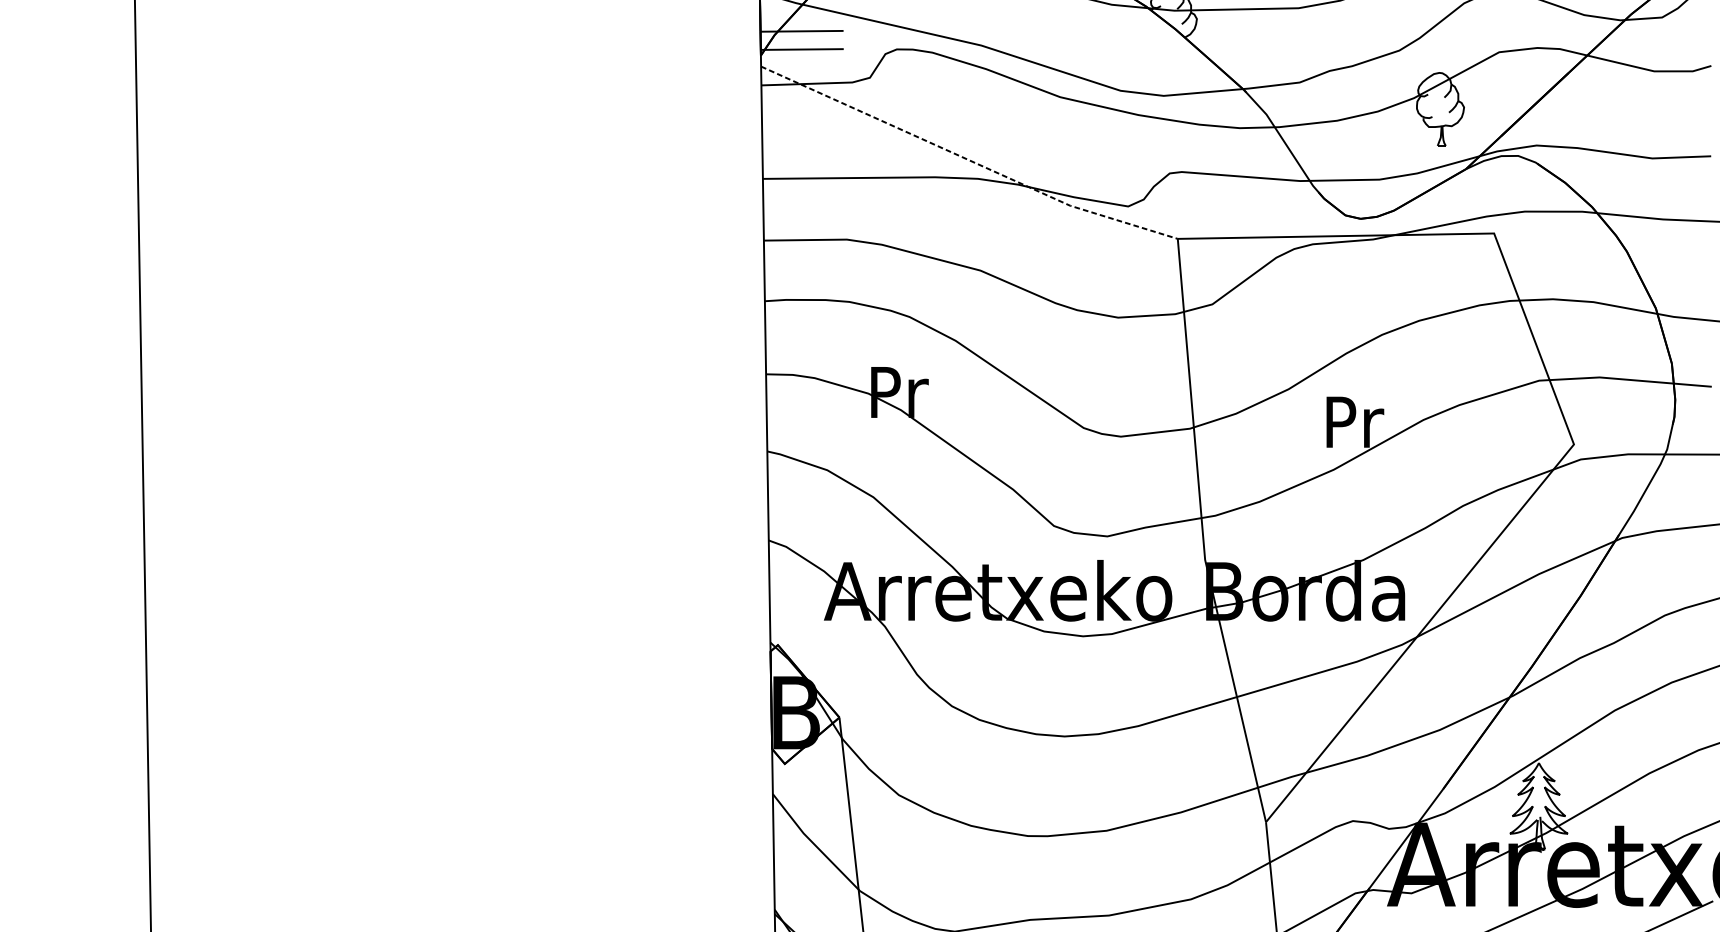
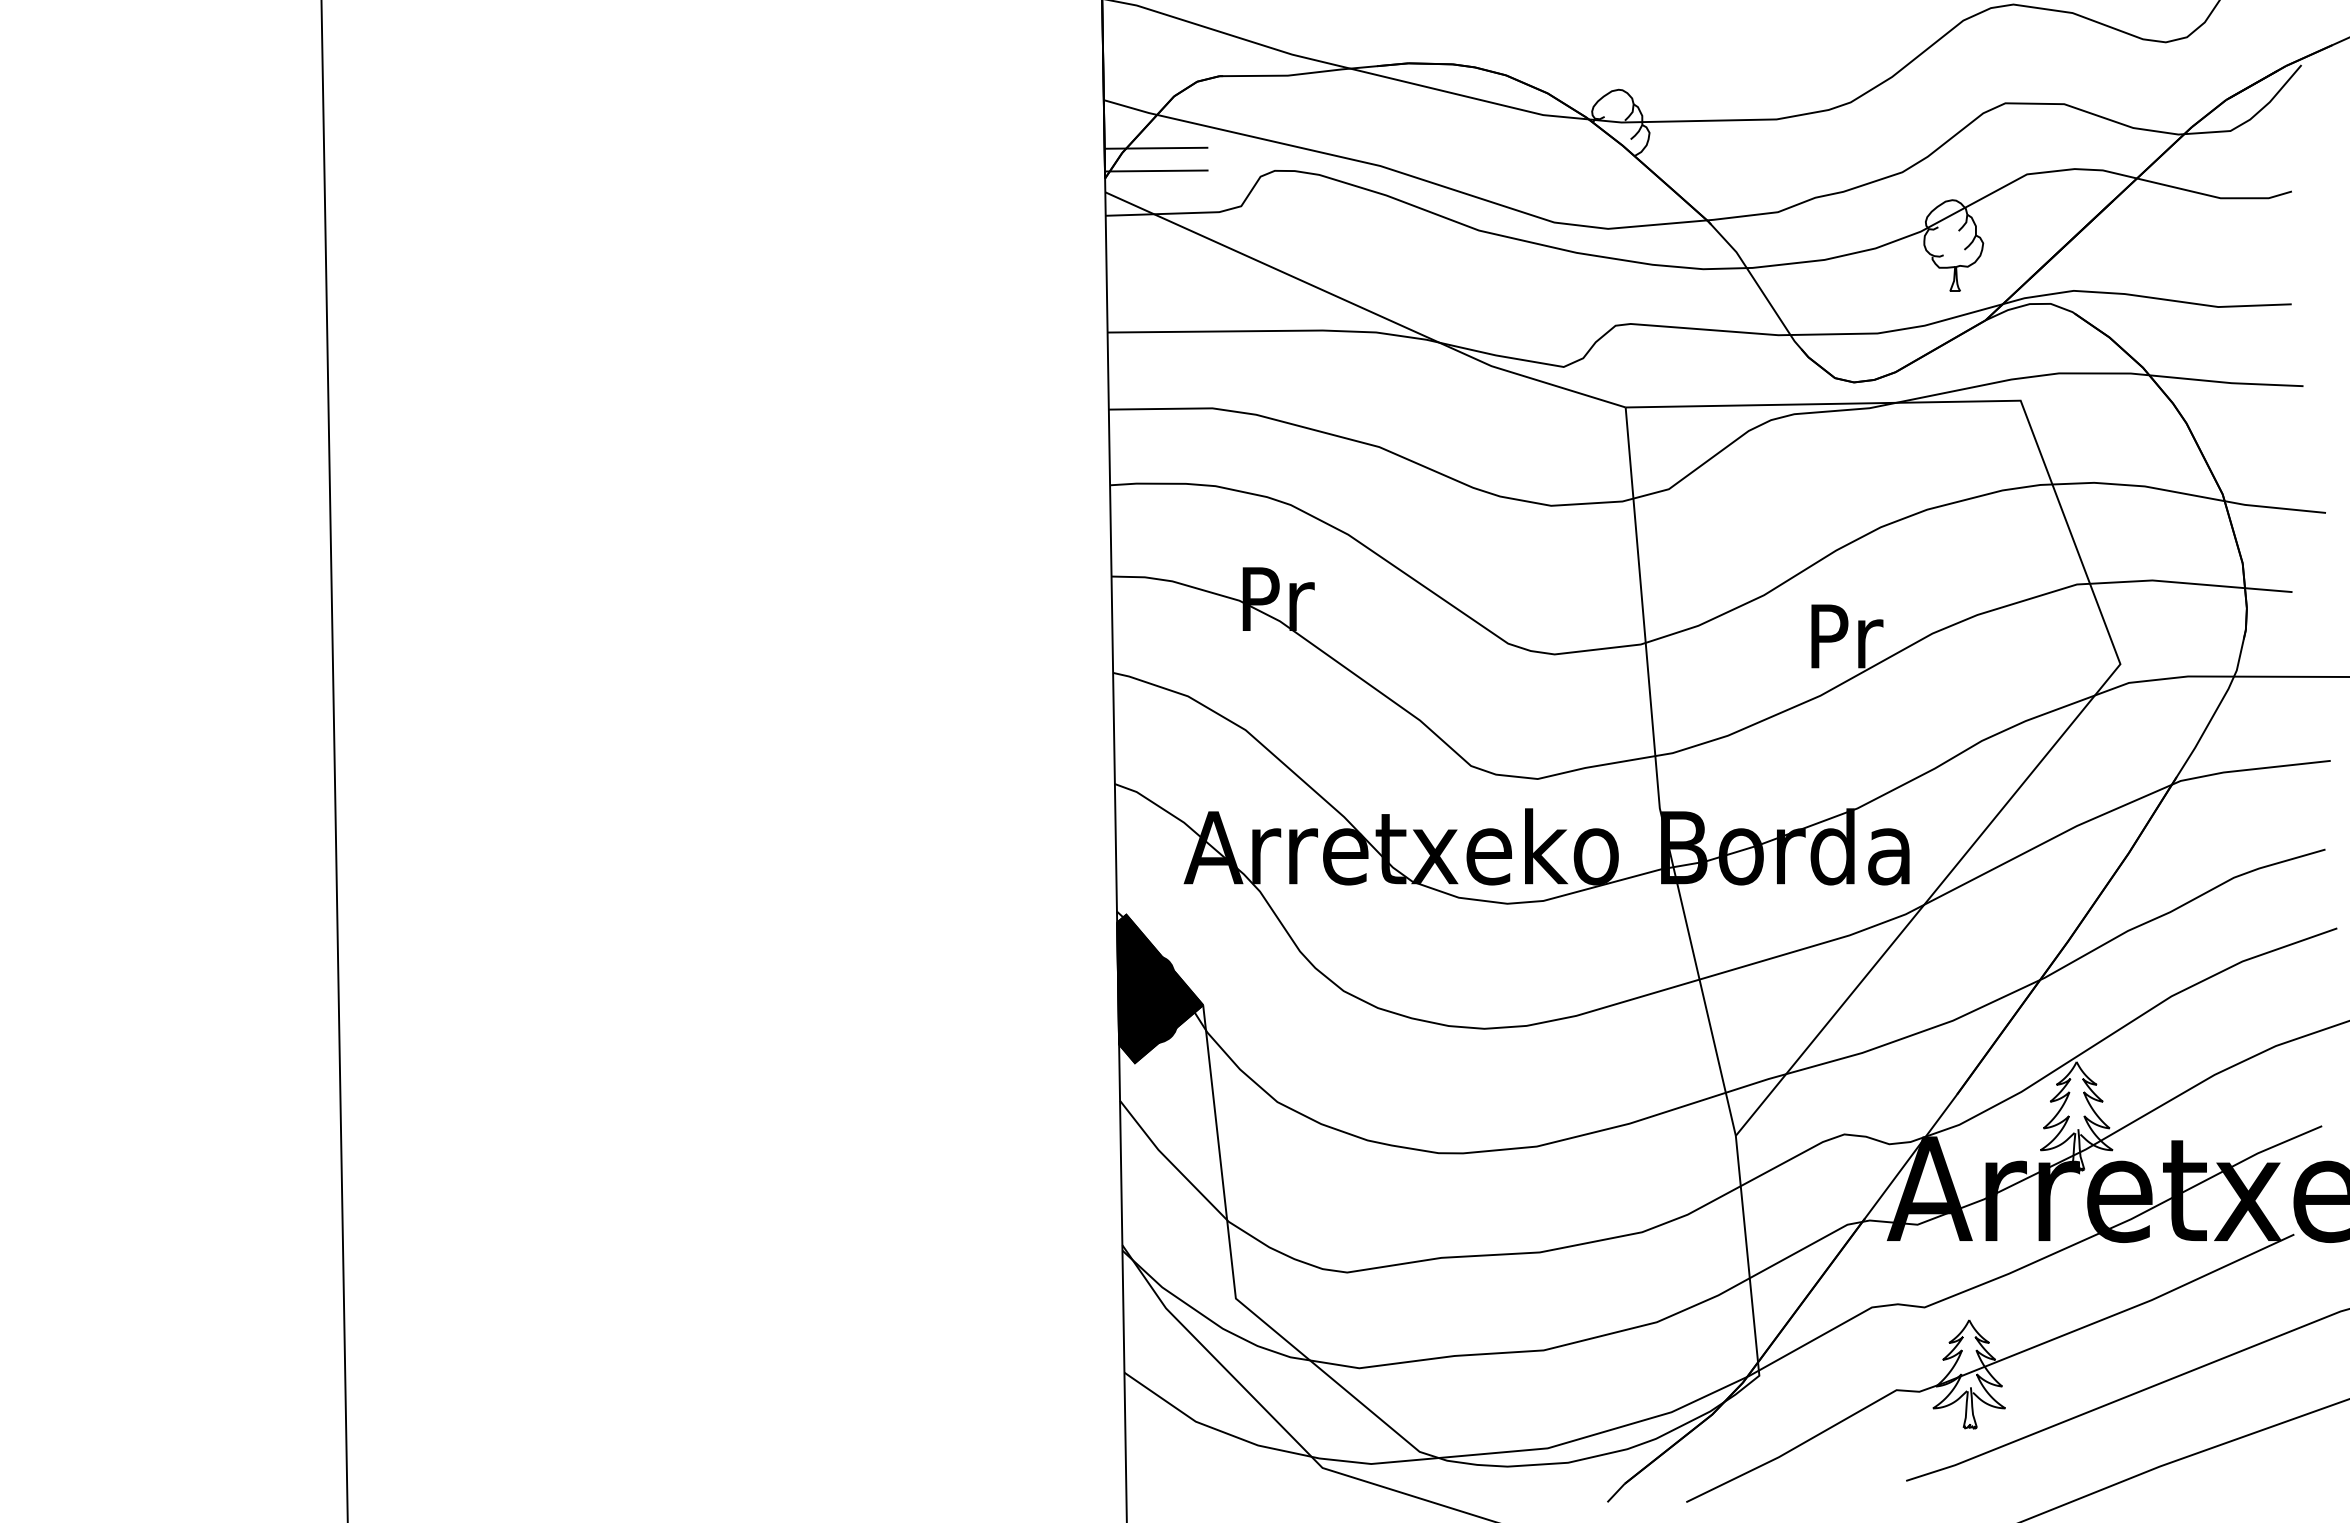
line: (967, 159) -> (1363, 308), dashed -> solid
fill: (805, 704) -> (1160, 988), added

